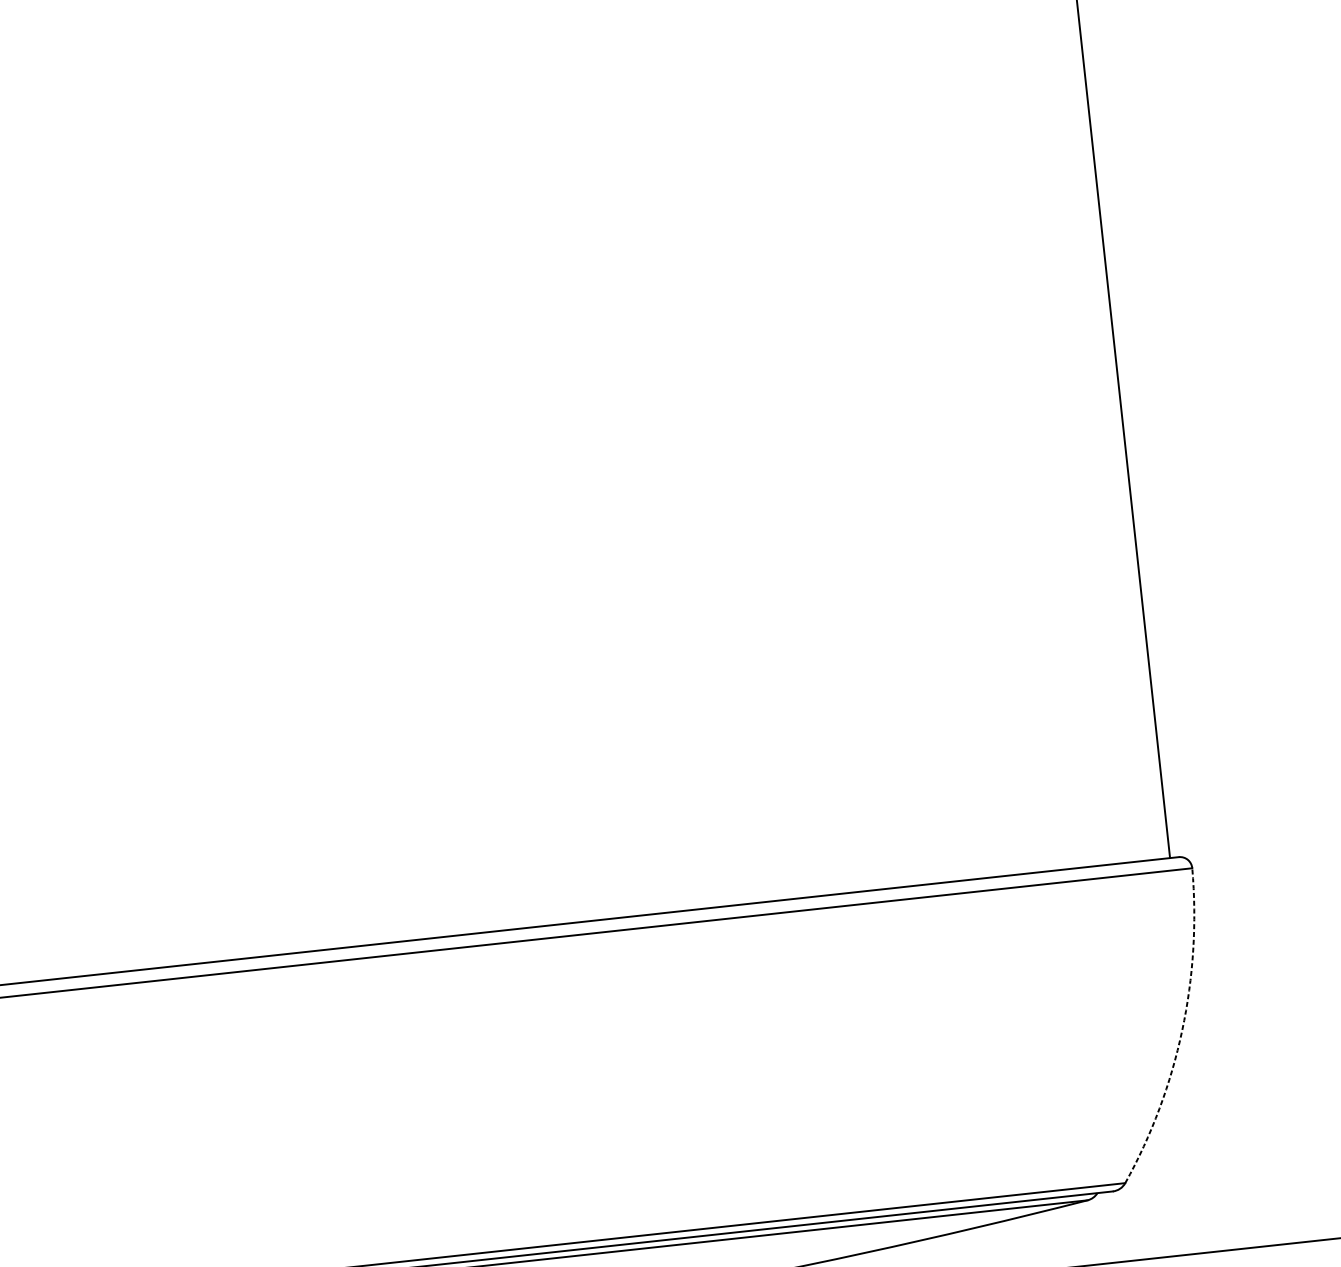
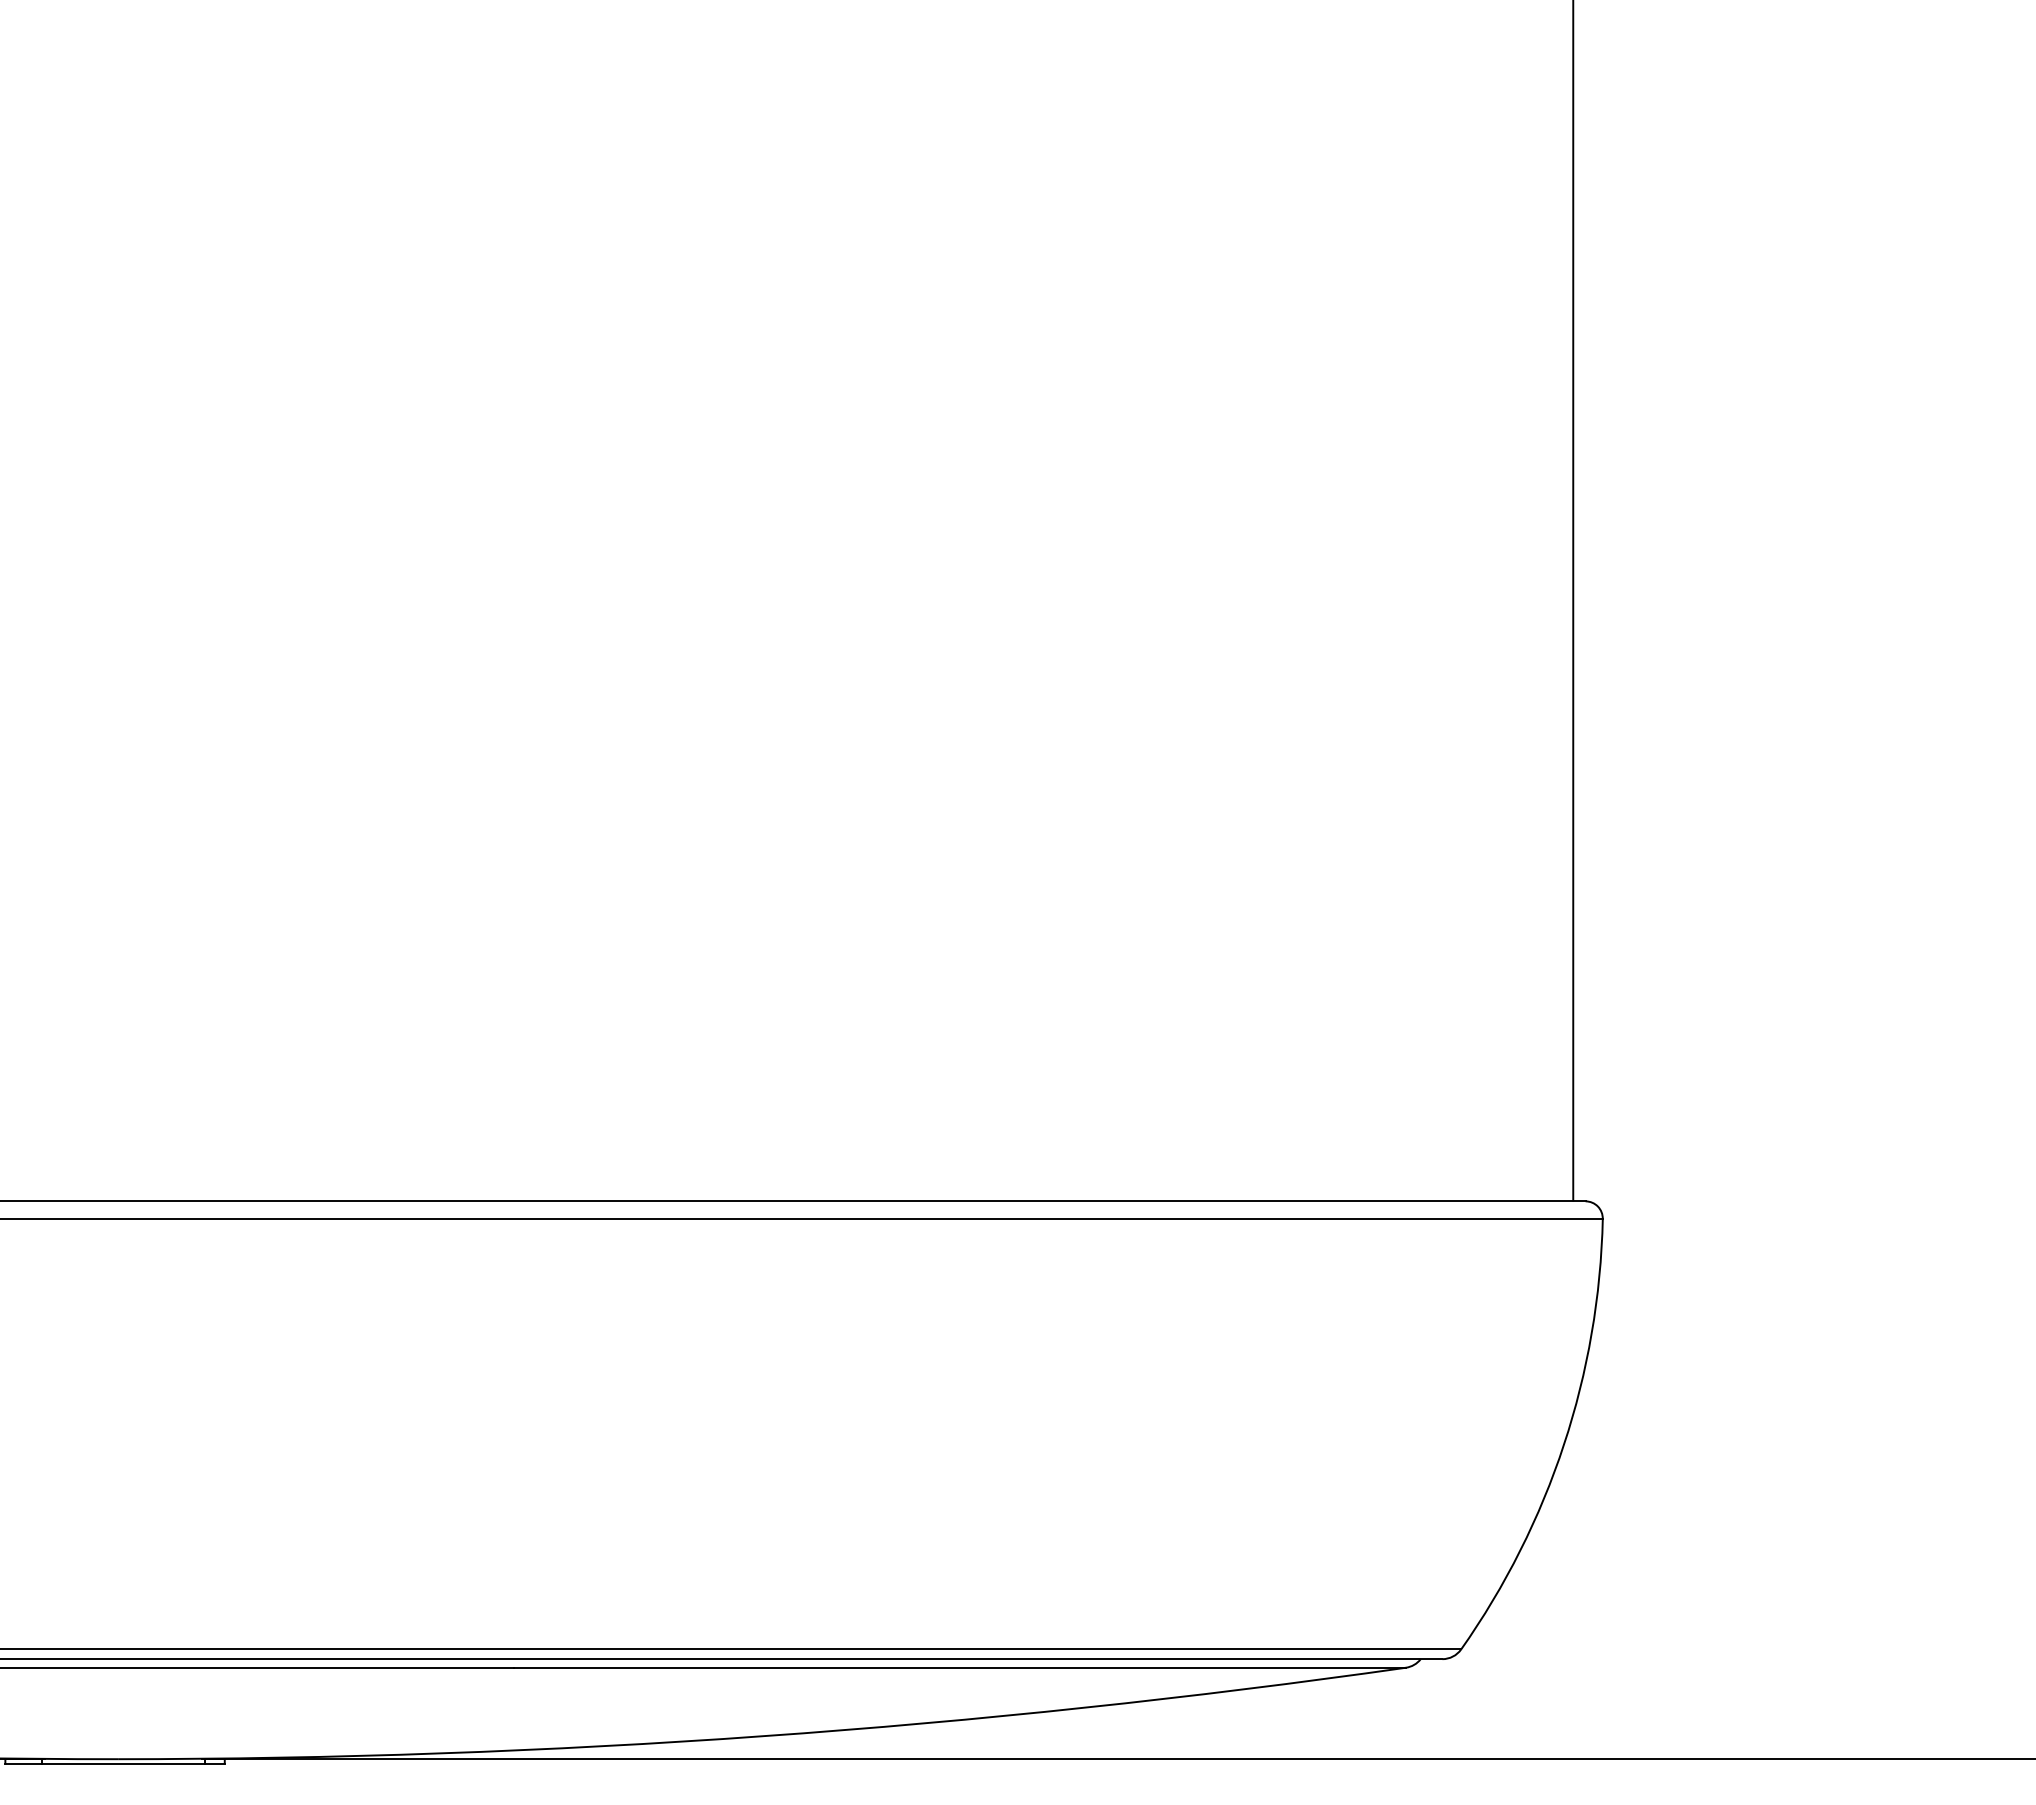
arc: (1182, 1030) -> (1564, 1444), dashed -> solid

